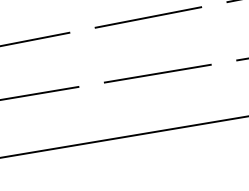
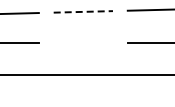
line: (148, 16) -> (83, 11), solid -> dashed
line: (156, 74) -> (82, 43), removed

